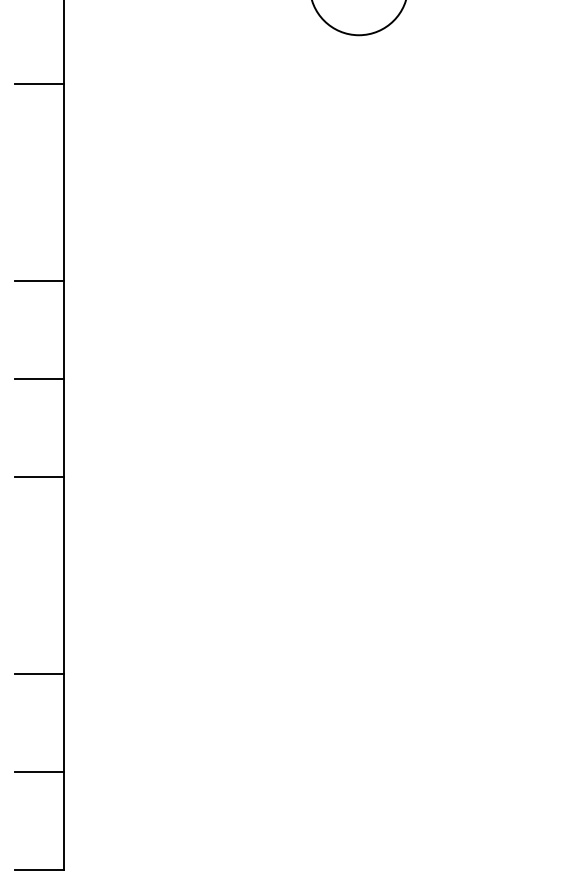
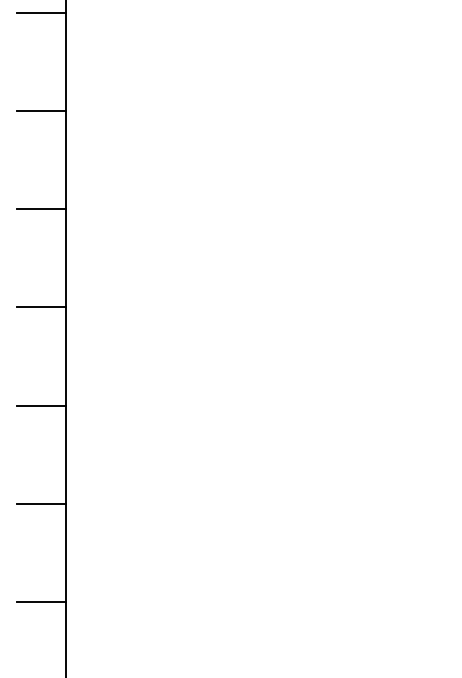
line: (39, 182) -> (41, 12), added
line: (39, 575) -> (41, 405), added

